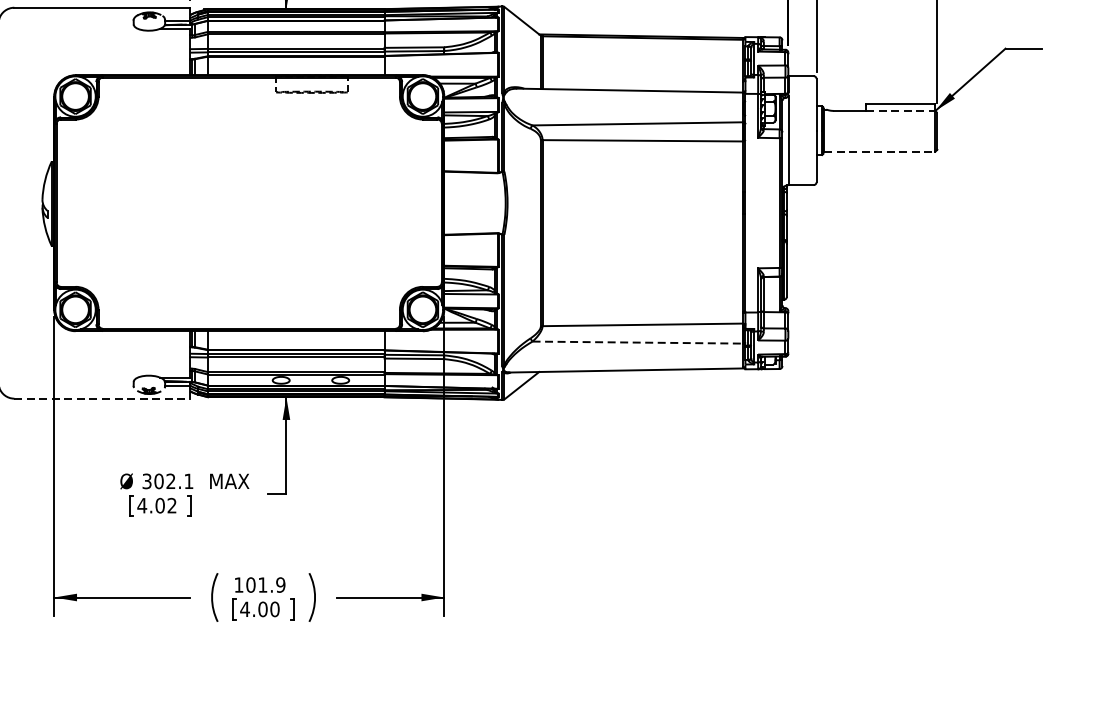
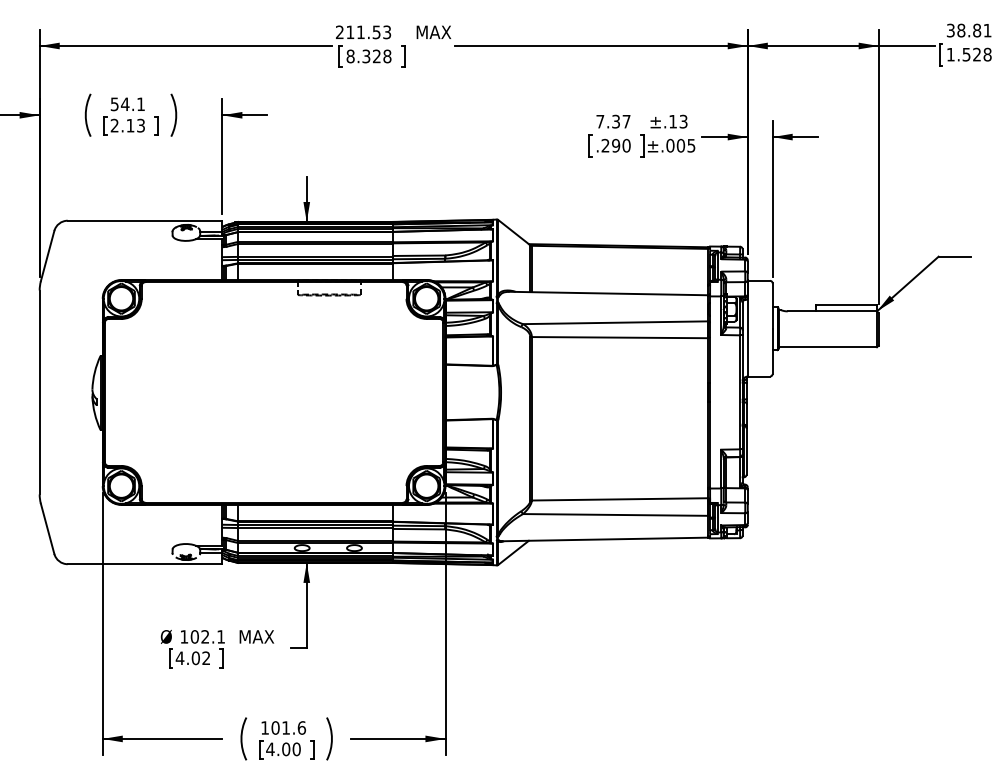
line: (901, 111) -> (847, 311), dashed -> solid
line: (880, 152) -> (828, 347), dashed -> solid
line: (637, 342) -> (615, 514), dashed -> solid
line: (102, 398) -> (145, 564), dashed -> solid
text: (147, 480) -> (184, 636), 302.1 -> 102.1
text: (280, 584) -> (301, 727), 101.9 -> 101.6

